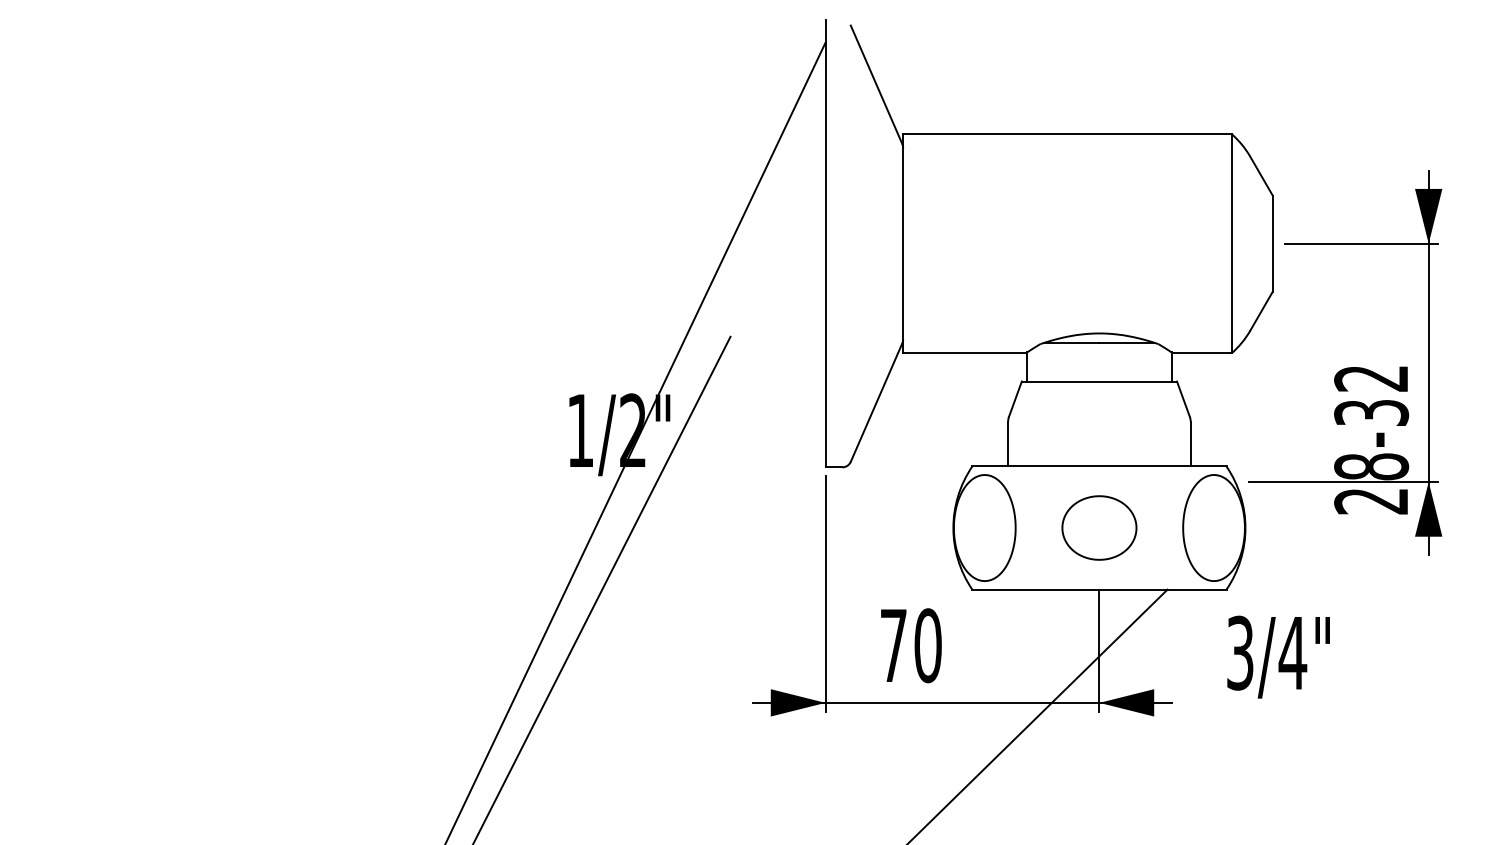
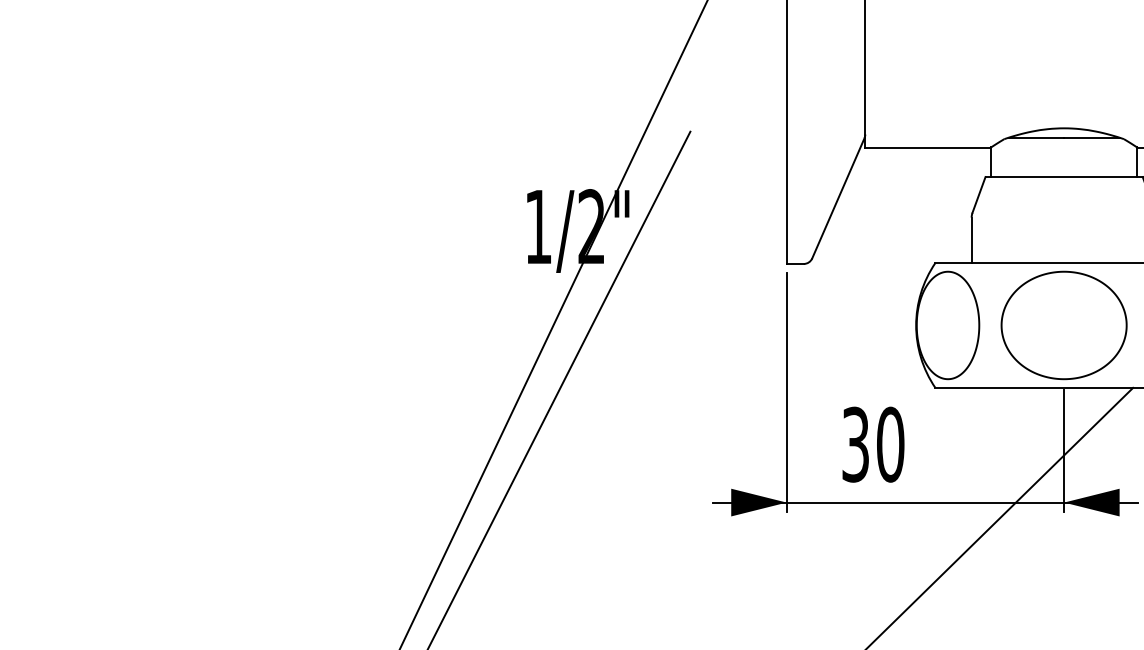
part: (1099, 527) -> (1064, 324), size x1.67
text: (893, 645) -> (855, 444), 70 -> 30

